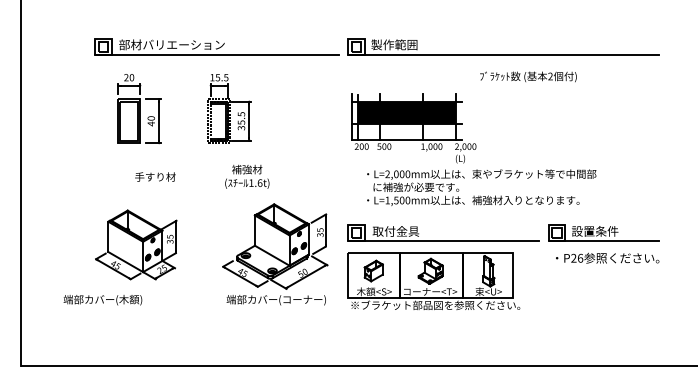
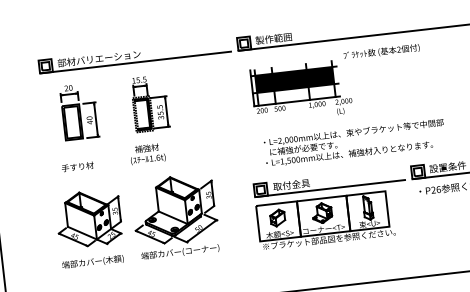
part: (413, 128) -> (301, 91), moved
text: (155, 176) -> (77, 166), moved
text: (247, 176) -> (147, 153), moved
part: (275, 254) -> (175, 216), moved
text: (102, 300) -> (92, 262), moved

